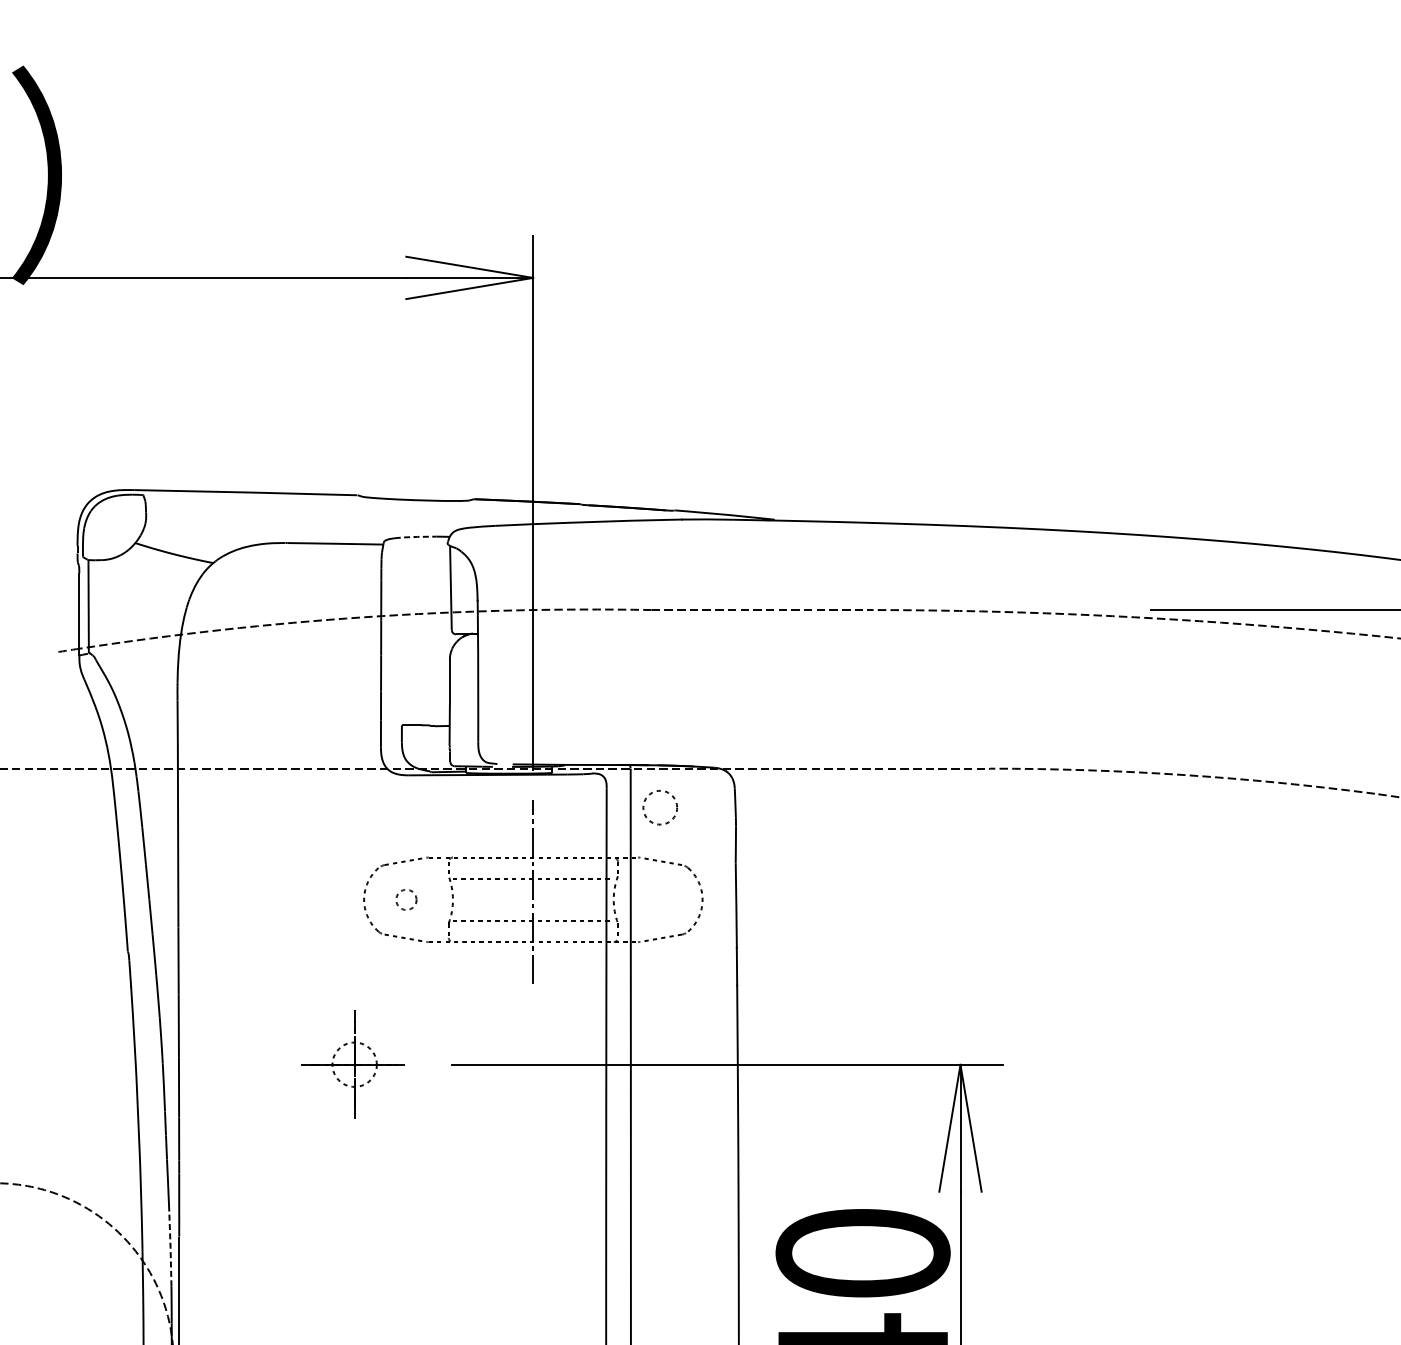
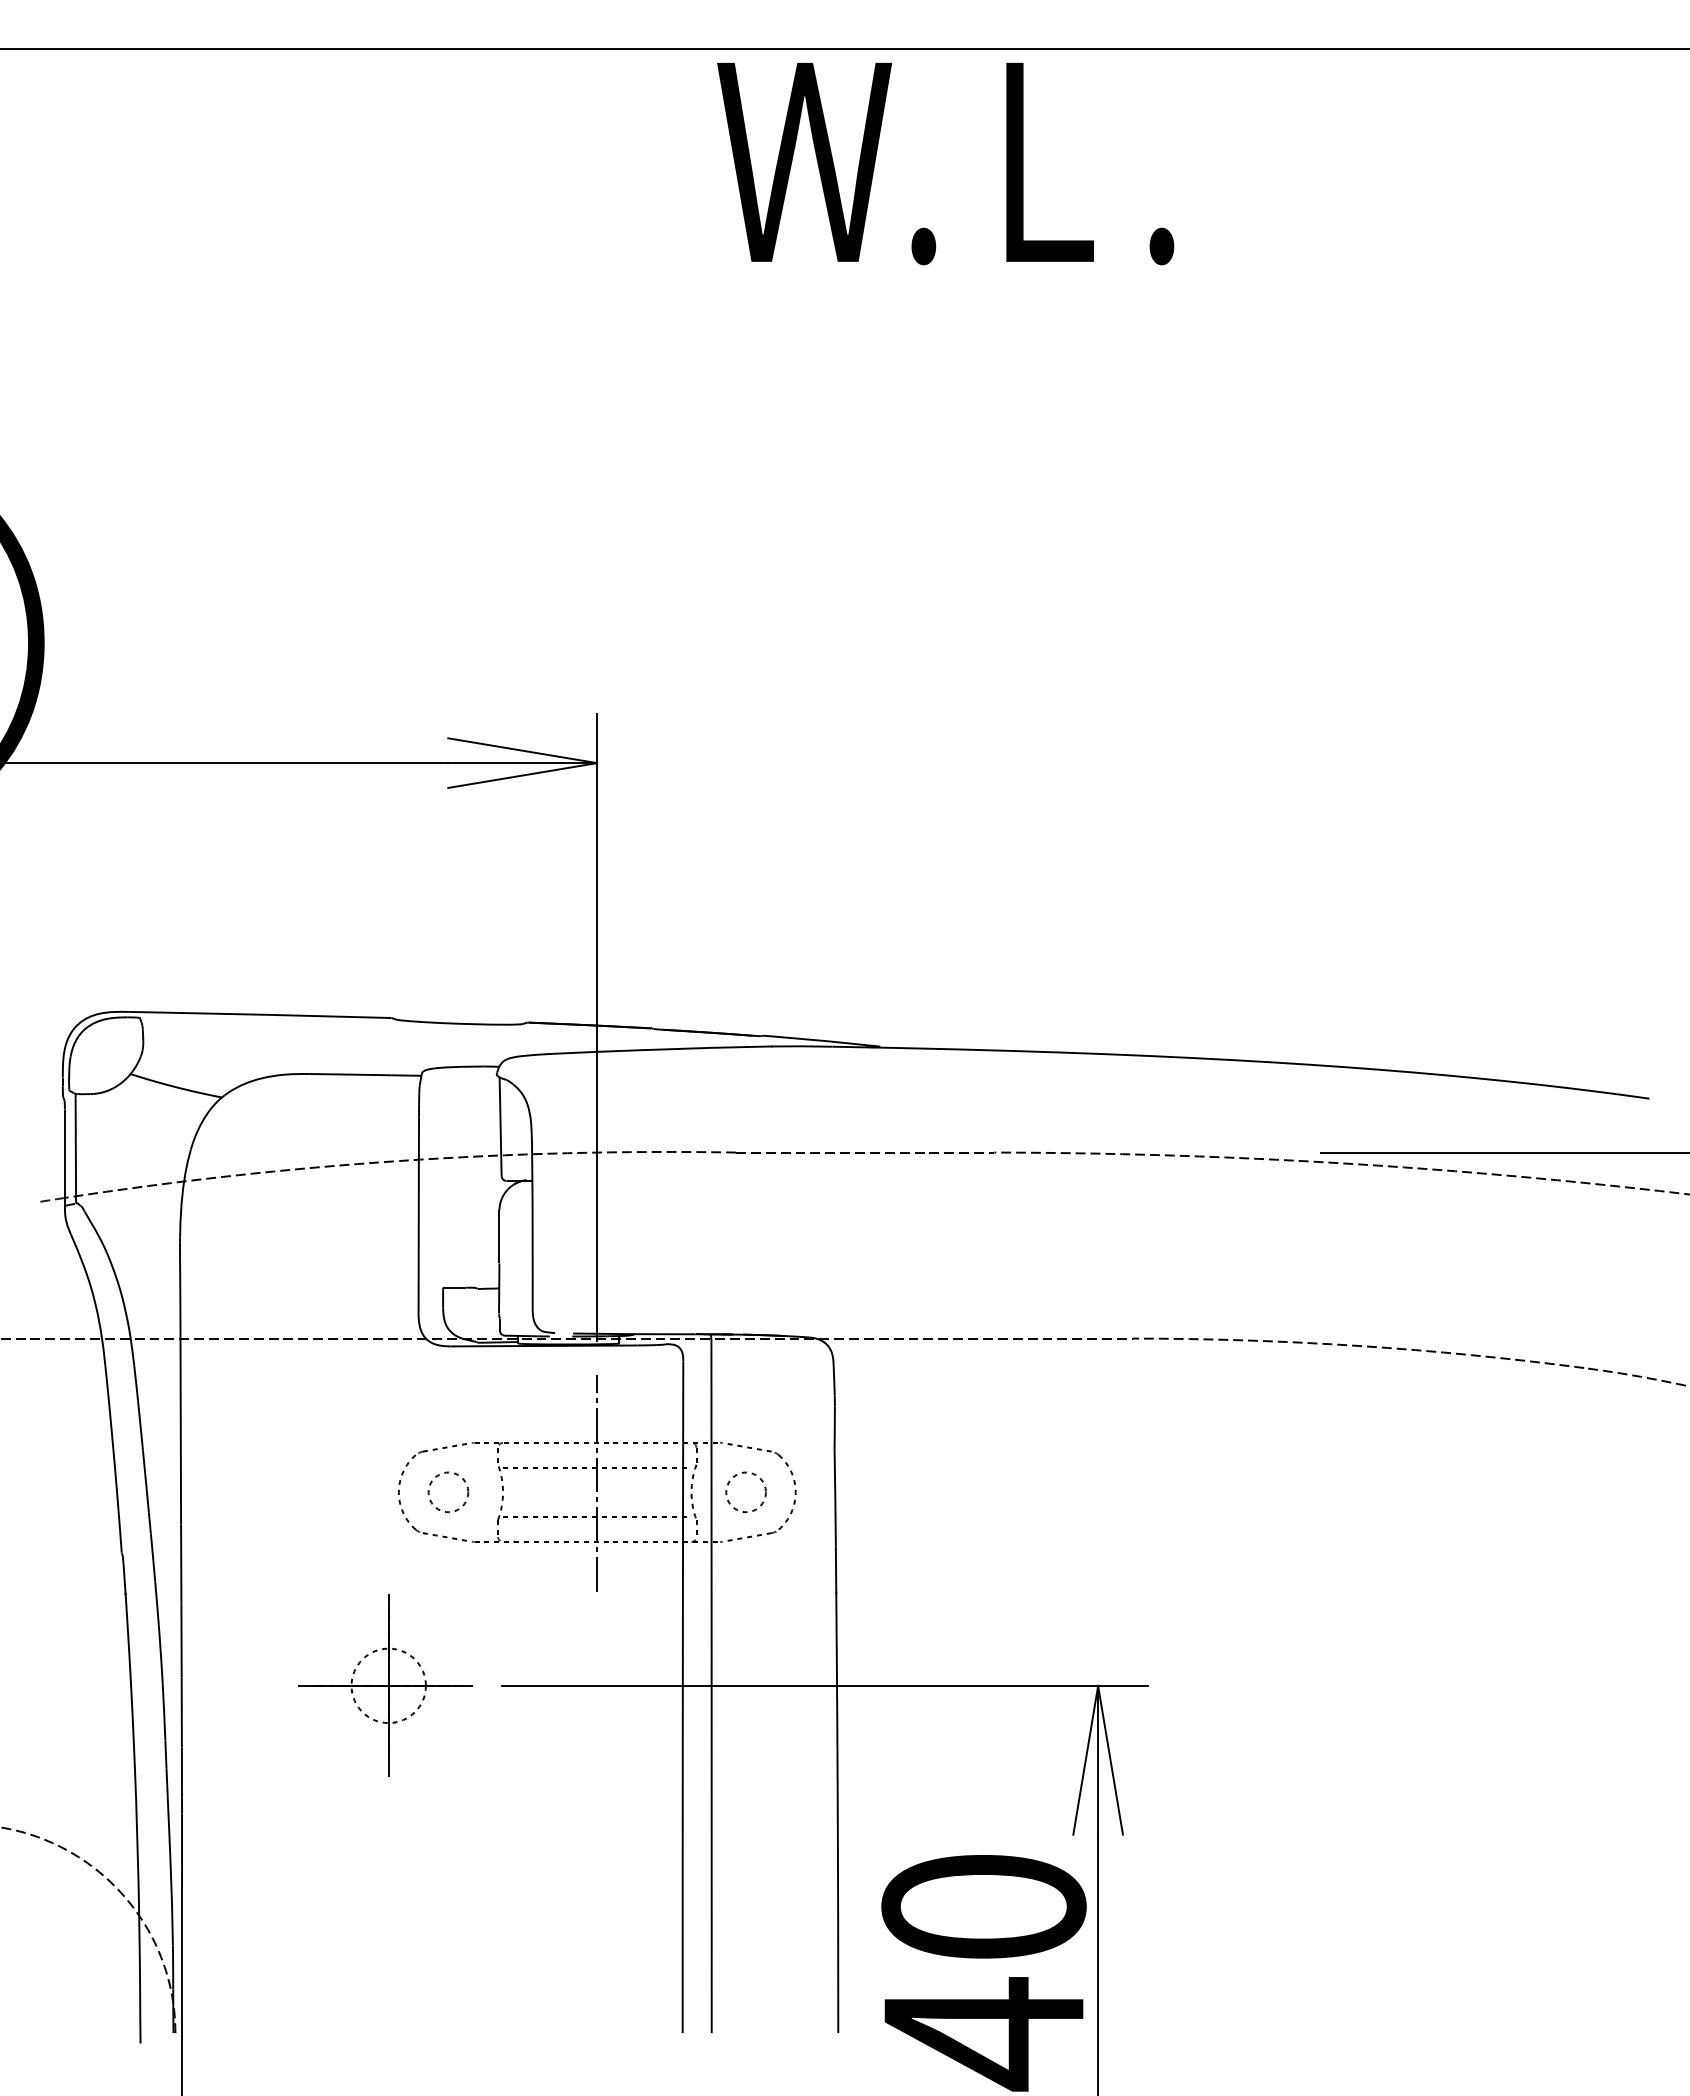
line: (414, 536) -> (458, 1066), dashed -> solid
circle: (659, 807) -> (745, 1492), moved
circle: (406, 899) -> (448, 1492), size x1.67
part: (352, 1064) -> (385, 1685), size x1.43
line: (170, 1247) -> (171, 1900), dashed -> solid

